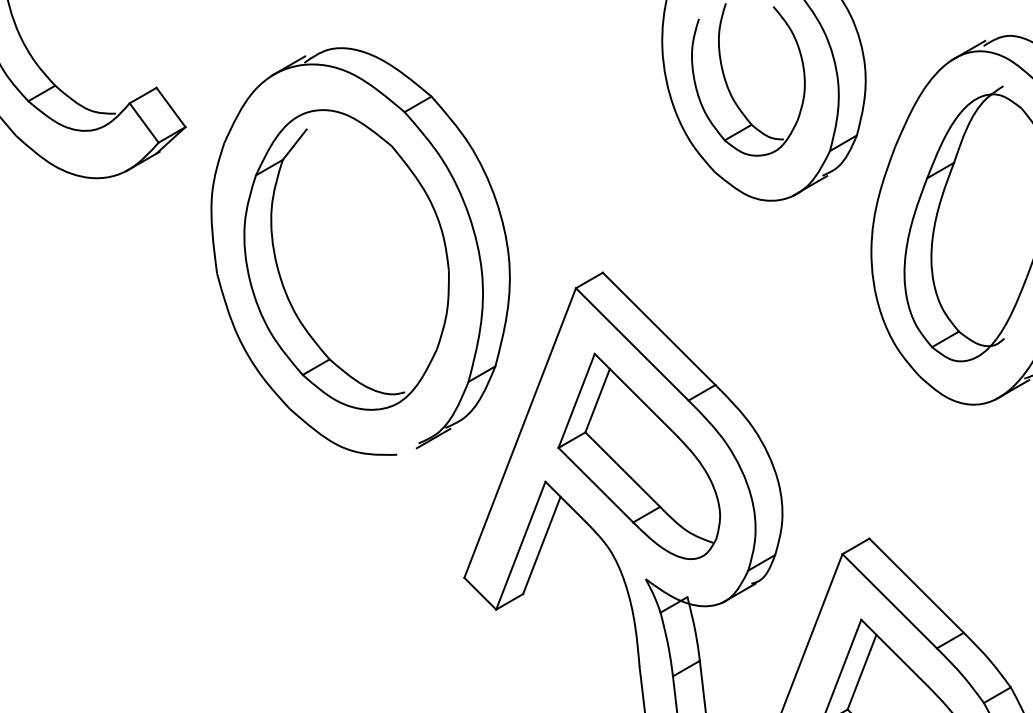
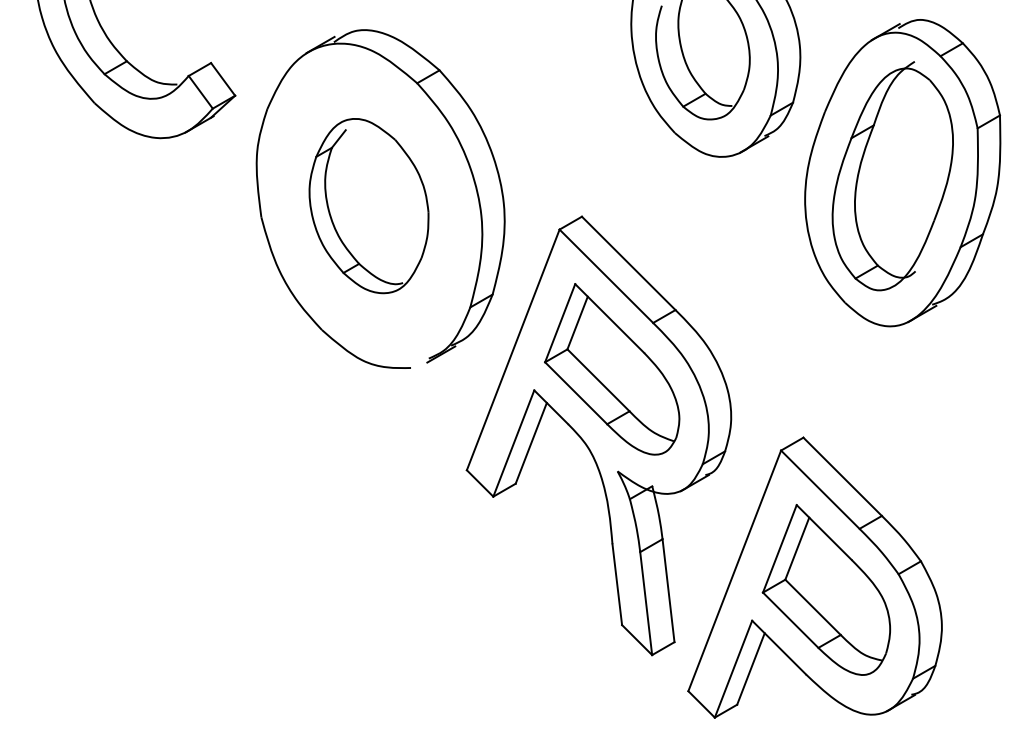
part: (345, 259) -> (368, 205), size x0.7

